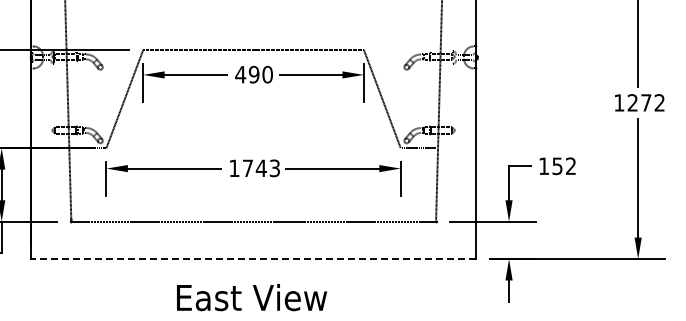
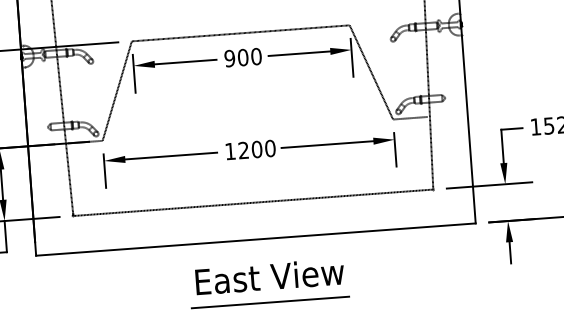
text: (247, 74) -> (236, 57), 490 -> 900
text: (261, 168) -> (257, 149), 1743 -> 1200
line: (253, 259) -> (255, 240), dashed -> solid
text: (251, 297) -> (269, 276), moved

